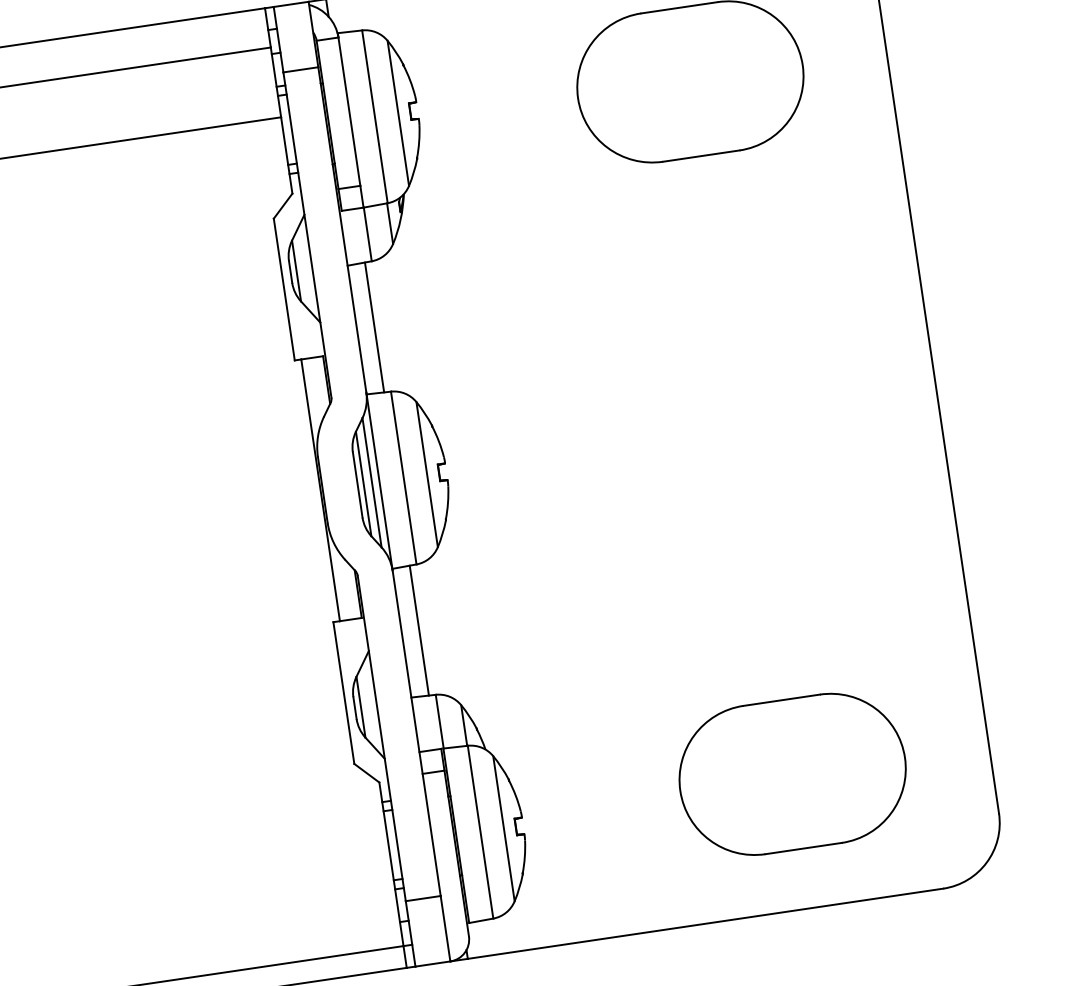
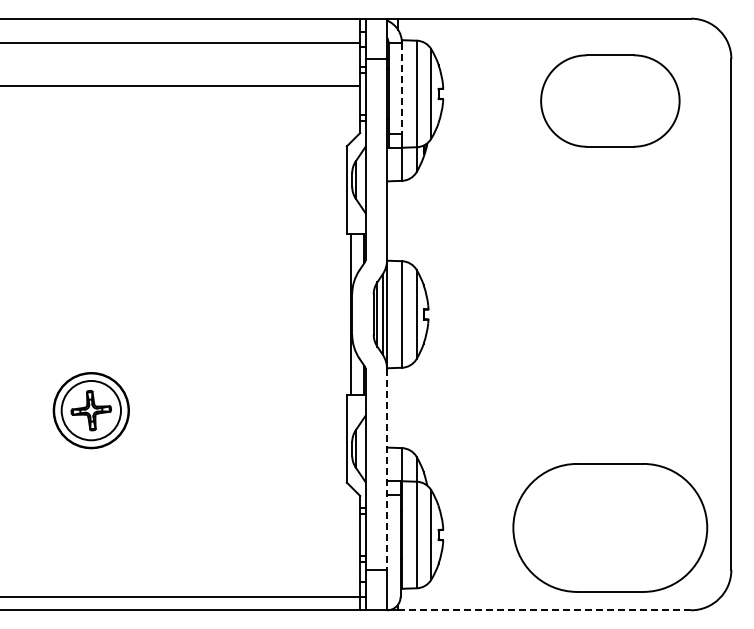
line: (348, 111) -> (401, 88), solid -> dashed
line: (374, 328) -> (397, 221), removed
line: (418, 630) -> (397, 407), removed
line: (417, 734) -> (387, 470), solid -> dashed
part: (792, 773) -> (610, 527), size x1.4
line: (705, 924) -> (544, 610), solid -> dashed

